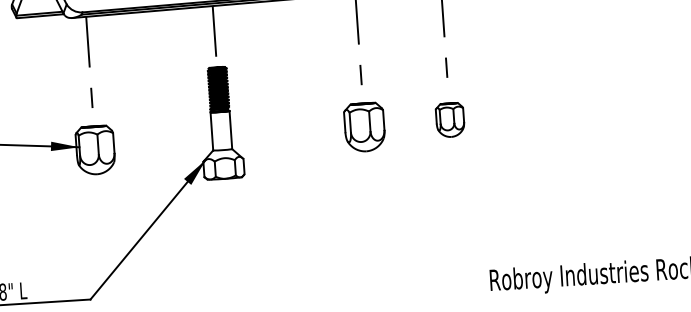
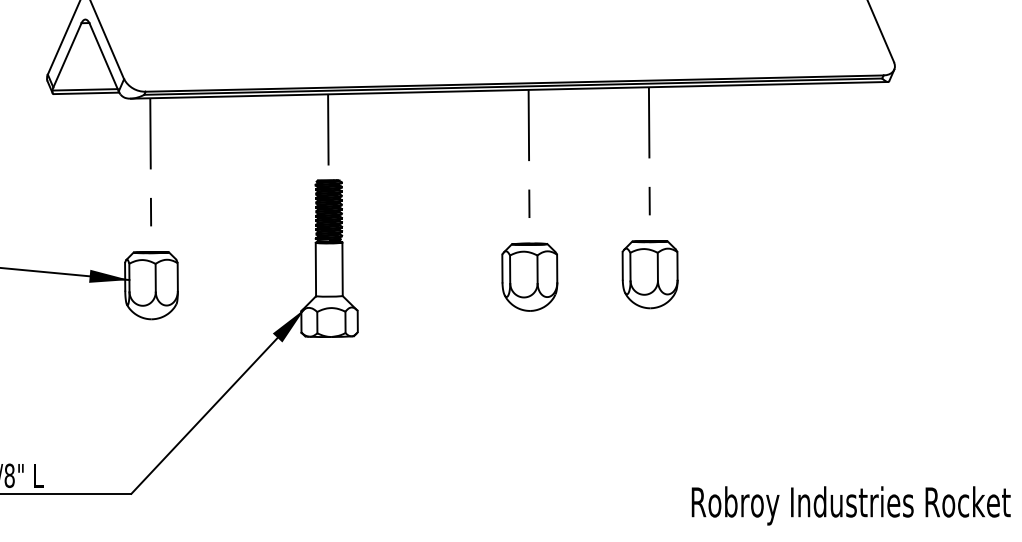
part: (449, 120) -> (649, 274), size x1.43

